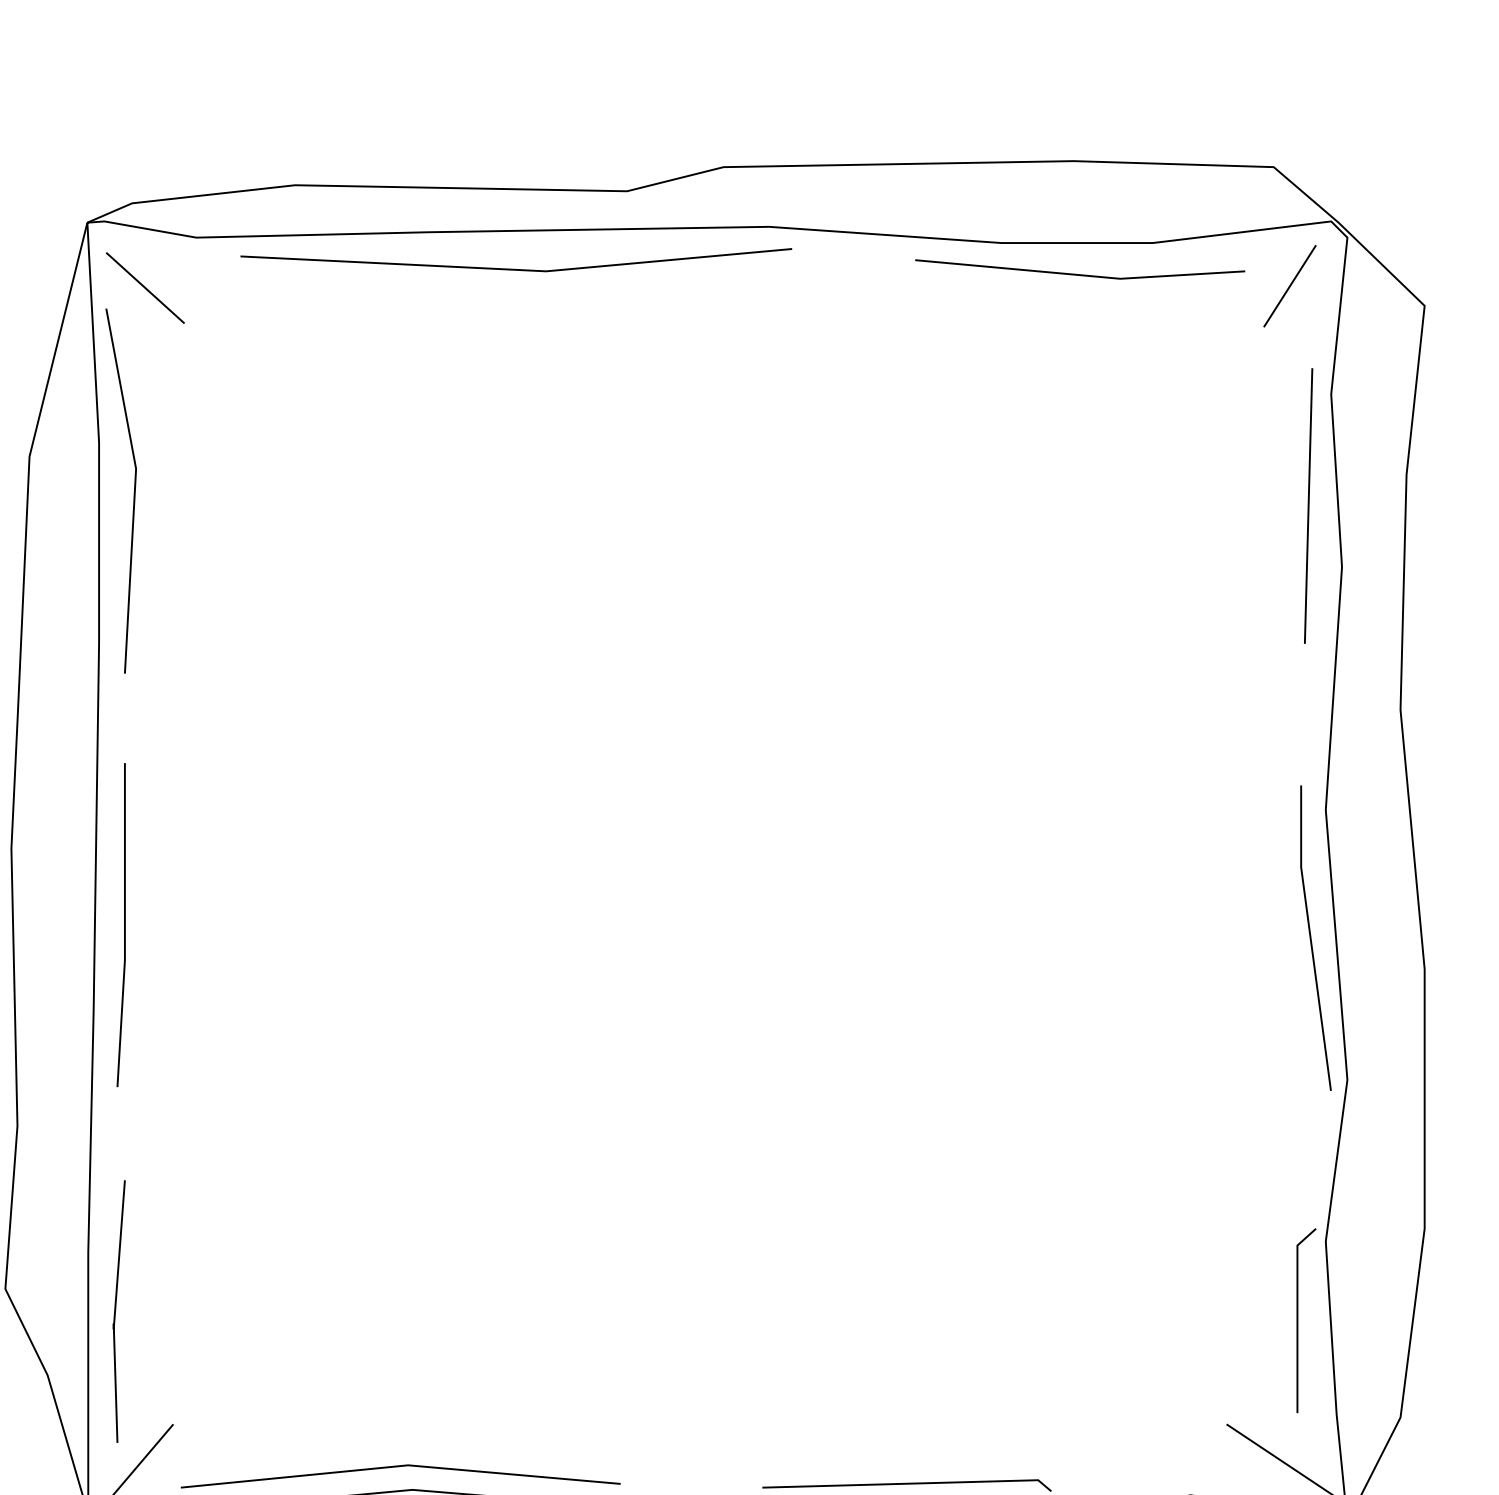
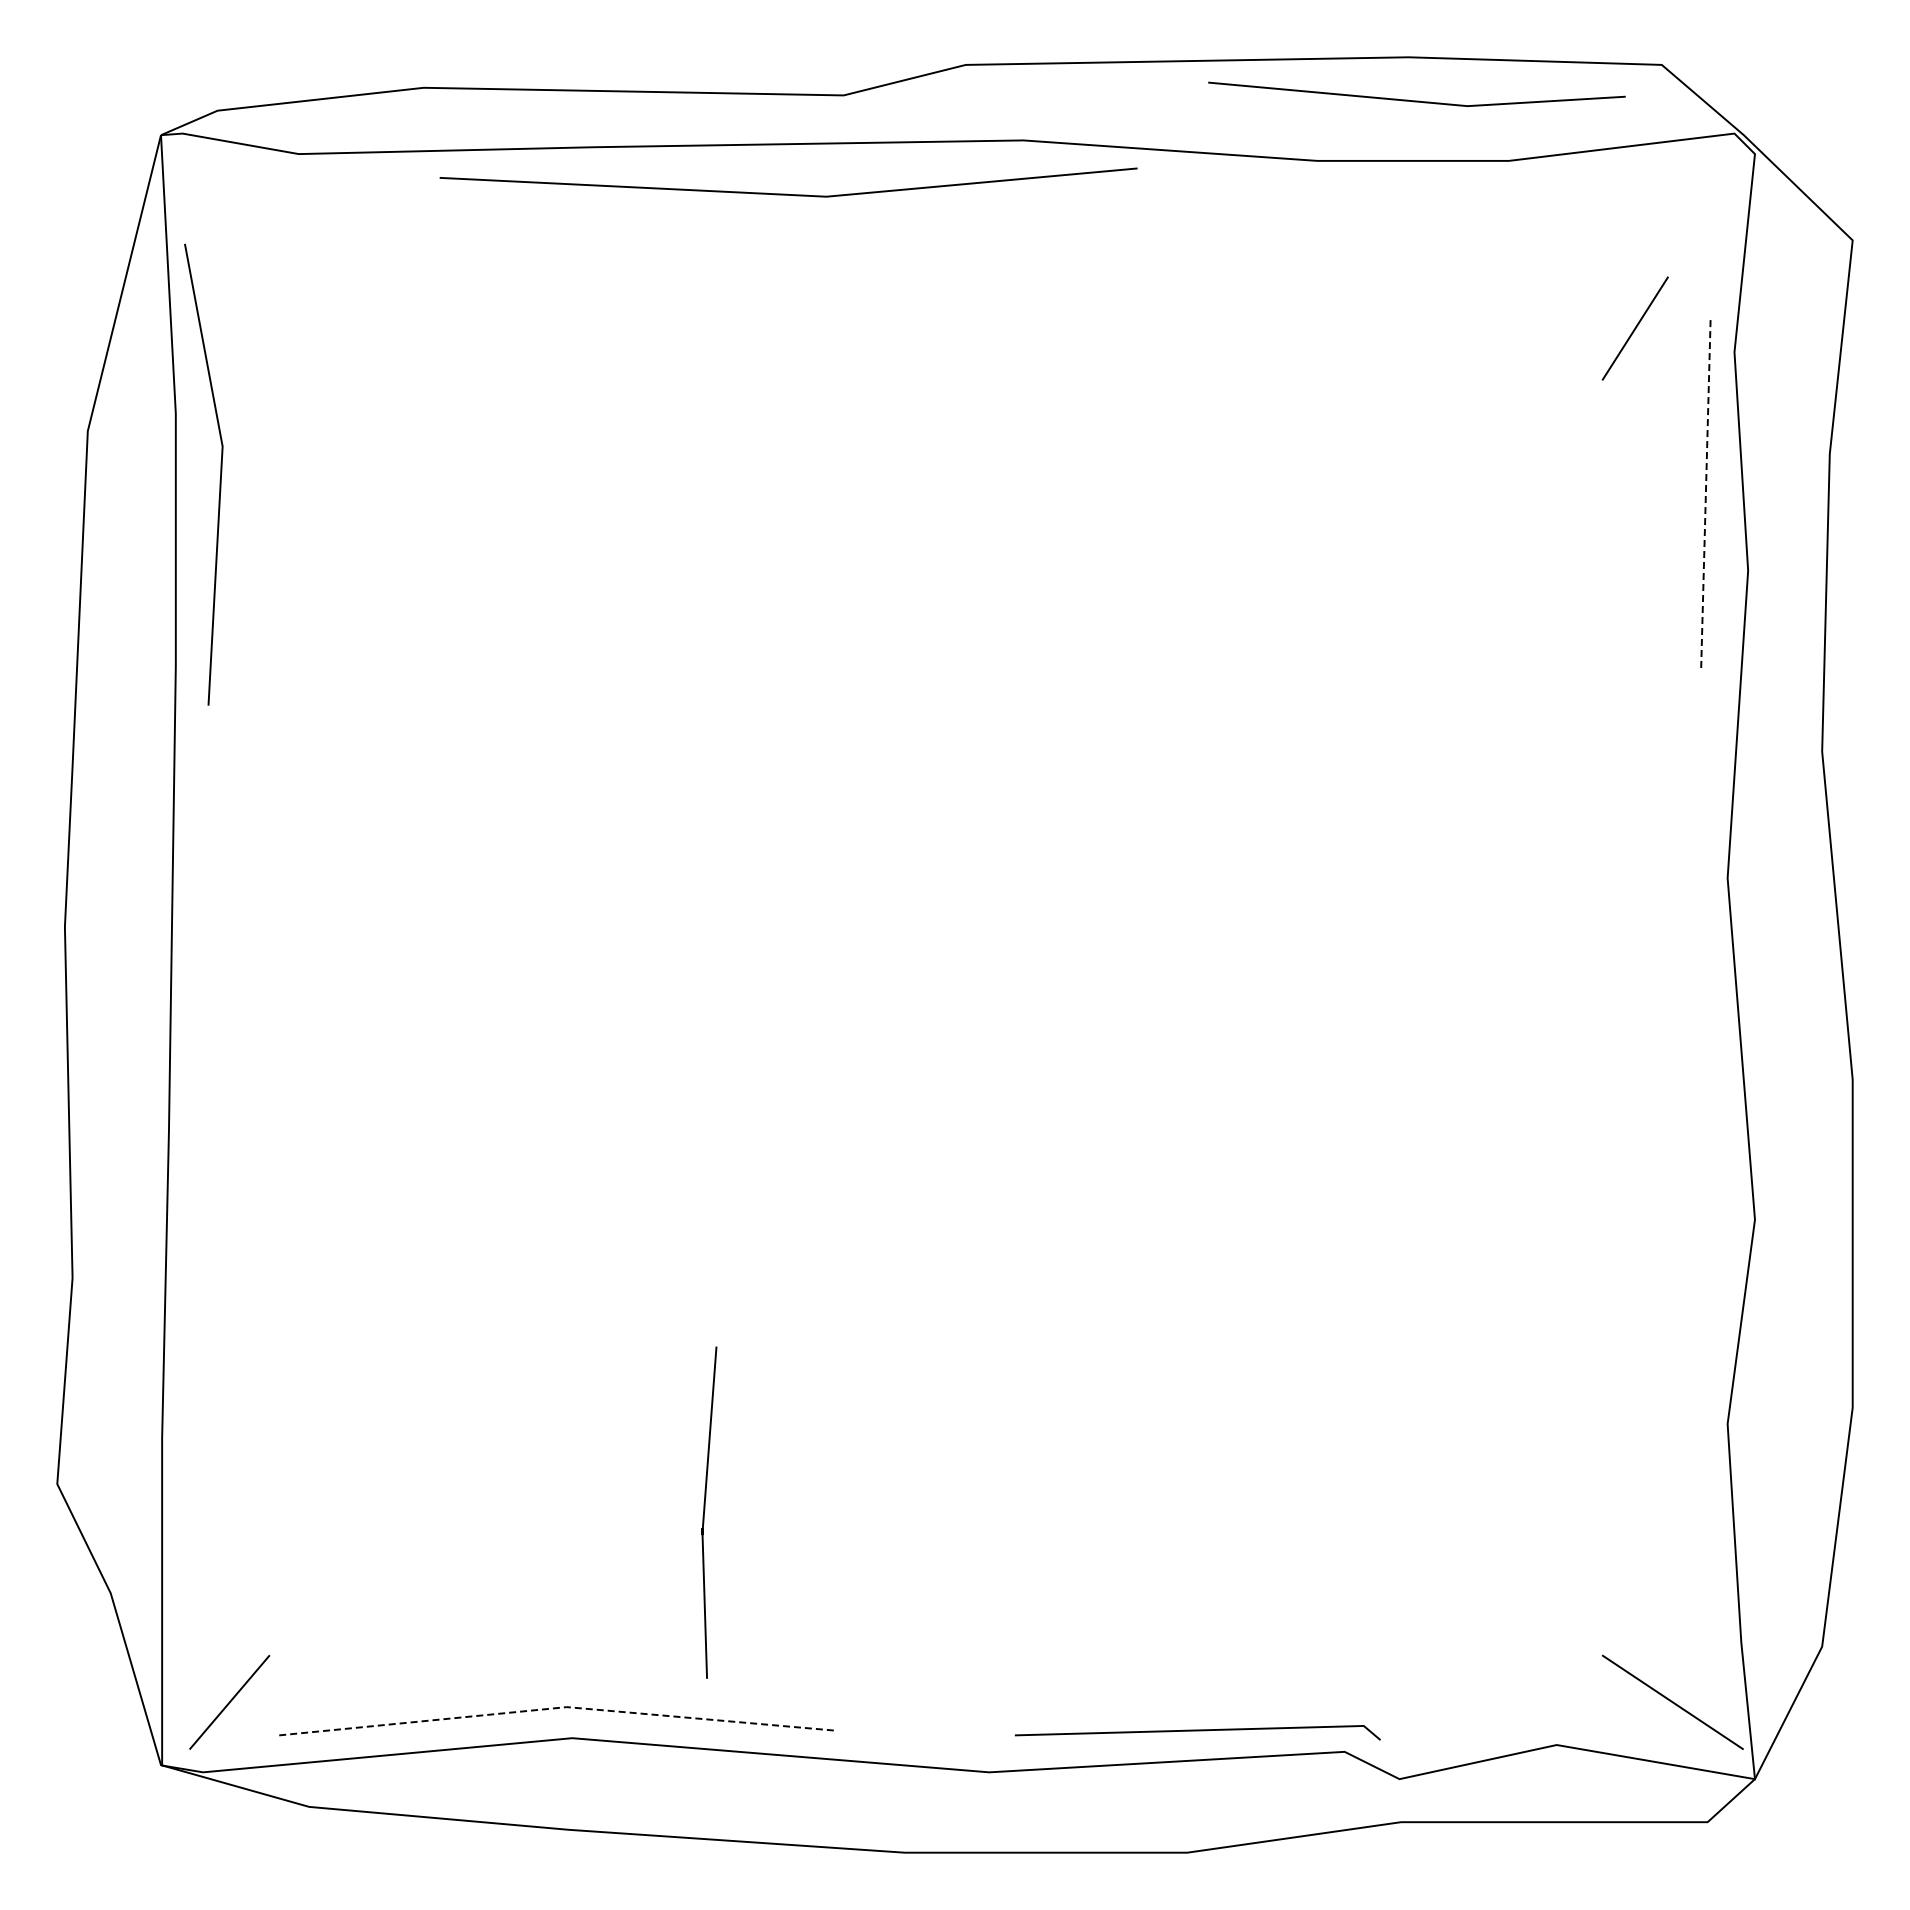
line: (515, 268) -> (787, 193), moved
line: (1079, 274) -> (1416, 100), moved
line: (1289, 286) -> (1634, 328), moved
line: (145, 287) -> (234, 217), removed
line: (1308, 505) -> (1705, 493), solid -> dashed
line: (124, 924) -> (207, 1023), removed
line: (1311, 938) -> (1709, 1040), removed
line: (116, 1309) -> (705, 1510), moved
line: (1298, 1320) -> (1692, 1524), removed
line: (400, 1465) -> (557, 1707), solid -> dashed

